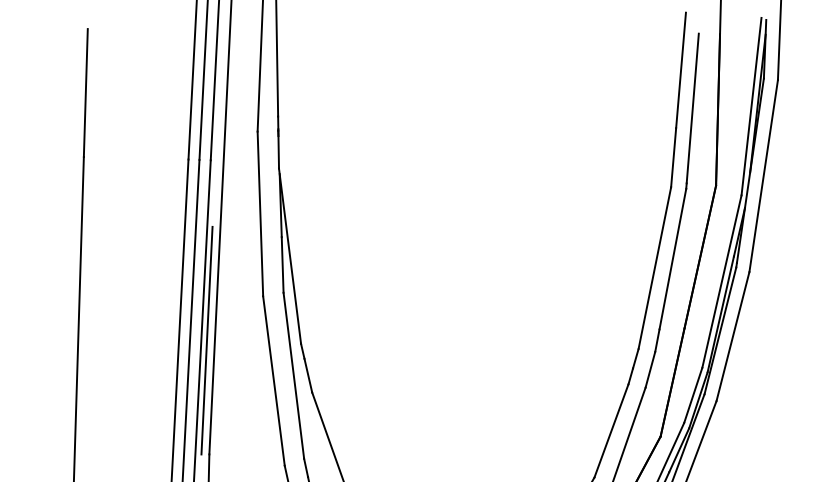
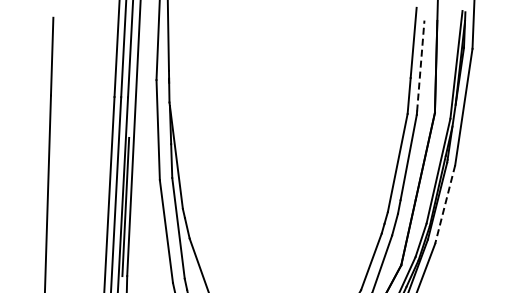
line: (692, 109) -> (420, 66), solid -> dashed
line: (733, 338) -> (445, 205), solid -> dashed

